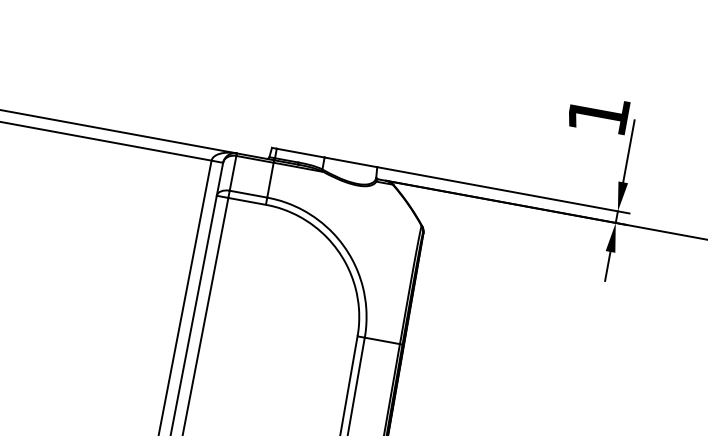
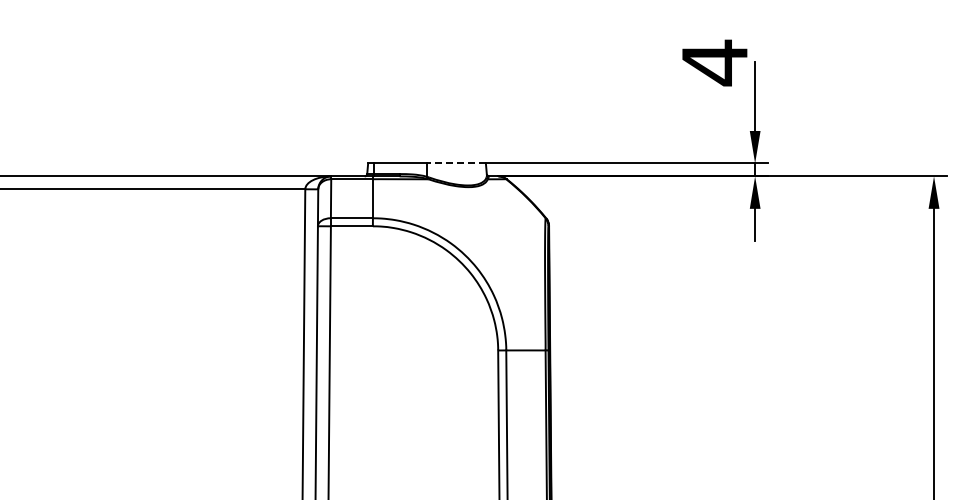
text: (598, 114) -> (714, 62), 1 -> 4
line: (350, 162) -> (455, 163), solid -> dashed

